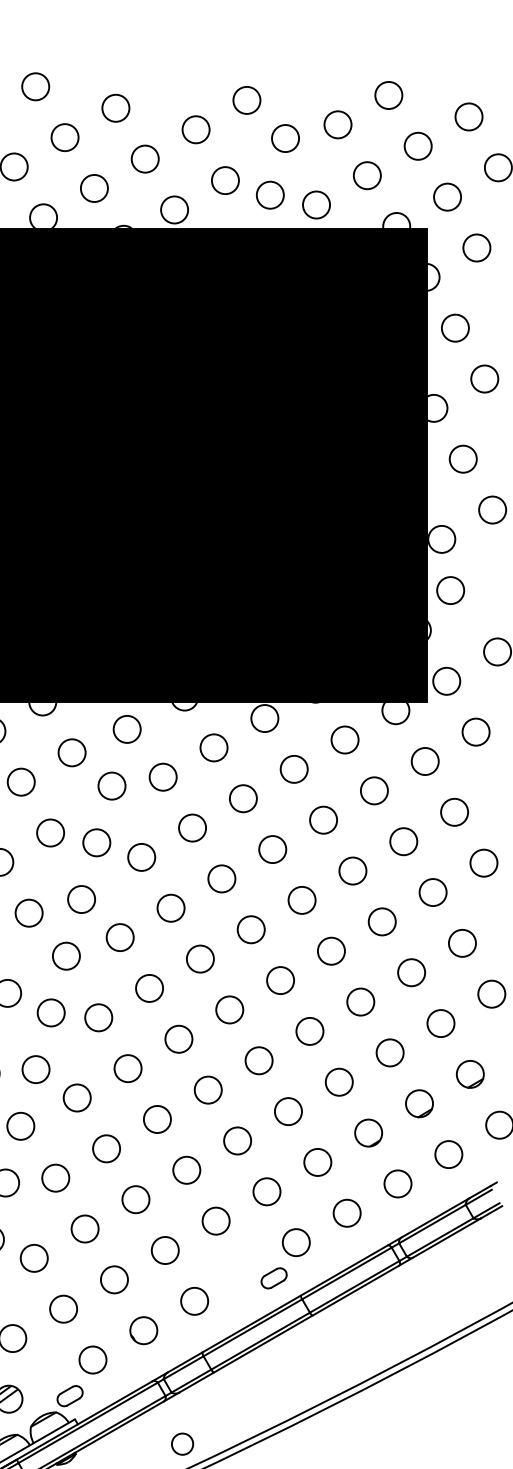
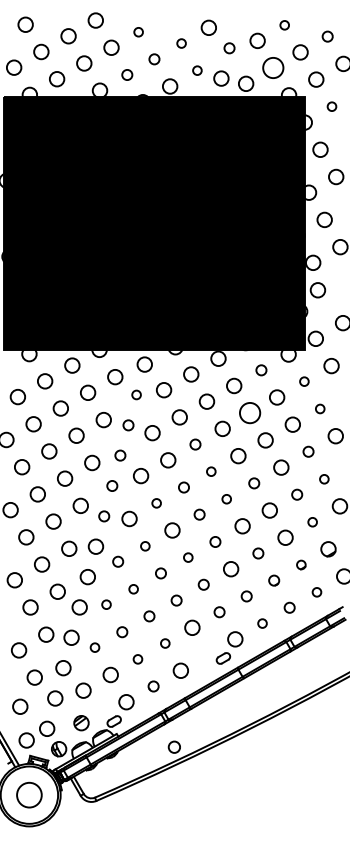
circle: (388, 96) -> (284, 25), size x0.6
circle: (115, 109) -> (138, 32), size x0.6
circle: (468, 116) -> (327, 36), size x0.7
circle: (195, 129) -> (181, 43), size x0.6
circle: (285, 138) -> (229, 48), size x0.7
circle: (145, 159) -> (154, 59), size x0.7
circle: (367, 176) -> (273, 68), size x1.4
circle: (225, 180) -> (197, 70), size x0.6
circle: (94, 187) -> (127, 74), size x0.7
circle: (475, 247) -> (331, 106), size x0.6
circle: (345, 740) -> (261, 370), size x0.7
circle: (425, 760) -> (304, 381), size x0.6
circle: (111, 785) -> (136, 394), size x0.6
circle: (455, 811) -> (320, 408), size x0.6
circle: (322, 820) -> (249, 413), size x1.4
circle: (96, 843) -> (128, 425), size x0.7
circle: (221, 878) -> (195, 444), size x0.7
circle: (432, 891) -> (308, 451), size x0.7
circle: (81, 899) -> (120, 455), size x0.7
circle: (251, 929) -> (211, 471), size x0.6
circle: (462, 944) -> (324, 479), size x0.6
circle: (332, 951) -> (254, 483), size x0.7
circle: (66, 955) -> (112, 485), size x0.7
circle: (199, 958) -> (183, 487), size x0.7
circle: (412, 972) -> (297, 494), size x0.7
circle: (279, 981) -> (226, 499), size x0.6
circle: (149, 988) -> (156, 503), size x0.6
circle: (229, 1009) -> (199, 514), size x0.7
circle: (51, 1013) -> (104, 516), size x0.7
circle: (440, 1024) -> (312, 522), size x0.6
circle: (259, 1059) -> (215, 541), size x0.7
circle: (128, 1069) -> (145, 546), size x0.6
circle: (339, 1082) -> (258, 553), size x0.7
circle: (208, 1089) -> (188, 557), size x0.6
circle: (78, 1097) -> (118, 561), size x0.7
part: (419, 1102) -> (301, 564), size x0.6
circle: (156, 1119) -> (160, 573), size x0.7
circle: (369, 1132) -> (274, 580), size x0.7
circle: (236, 1140) -> (203, 584), size x0.7
circle: (106, 1149) -> (133, 589), size x0.6
circle: (447, 1155) -> (316, 592), size x0.6
circle: (317, 1162) -> (246, 596), size x0.7
circle: (186, 1170) -> (176, 600), size x0.7
circle: (55, 1177) -> (106, 604), size x0.6
circle: (397, 1183) -> (289, 607), size x0.7
circle: (266, 1192) -> (219, 612), size x0.7
circle: (136, 1199) -> (149, 616), size x0.7
circle: (347, 1213) -> (262, 623), size x0.6
circle: (85, 1229) -> (122, 632), size x0.7
circle: (165, 1250) -> (165, 643), size x0.6
circle: (33, 1257) -> (94, 647), size x0.6
circle: (113, 1280) -> (137, 659), size x0.6
circle: (143, 1330) -> (153, 686), size x0.7

